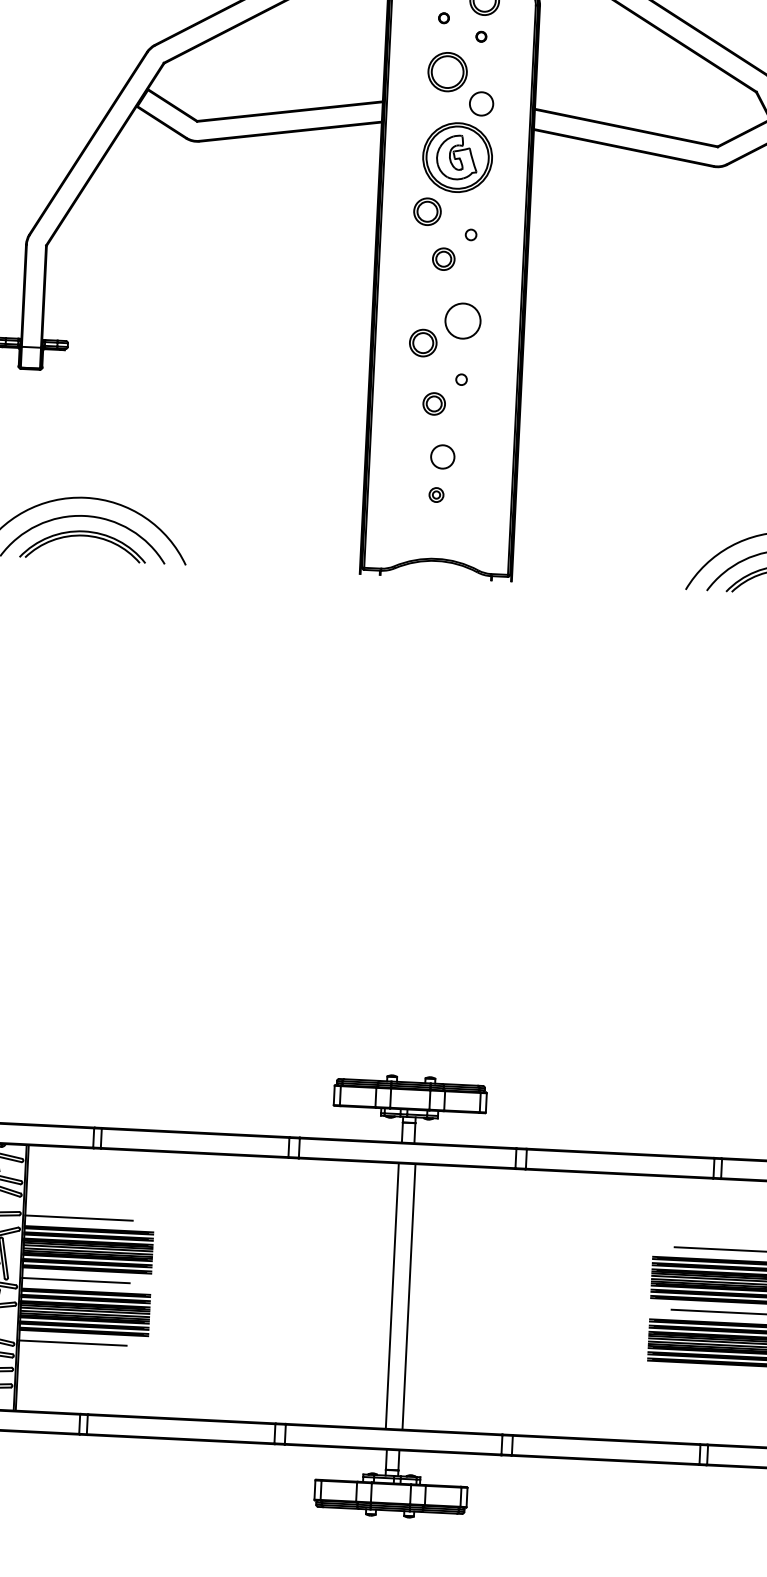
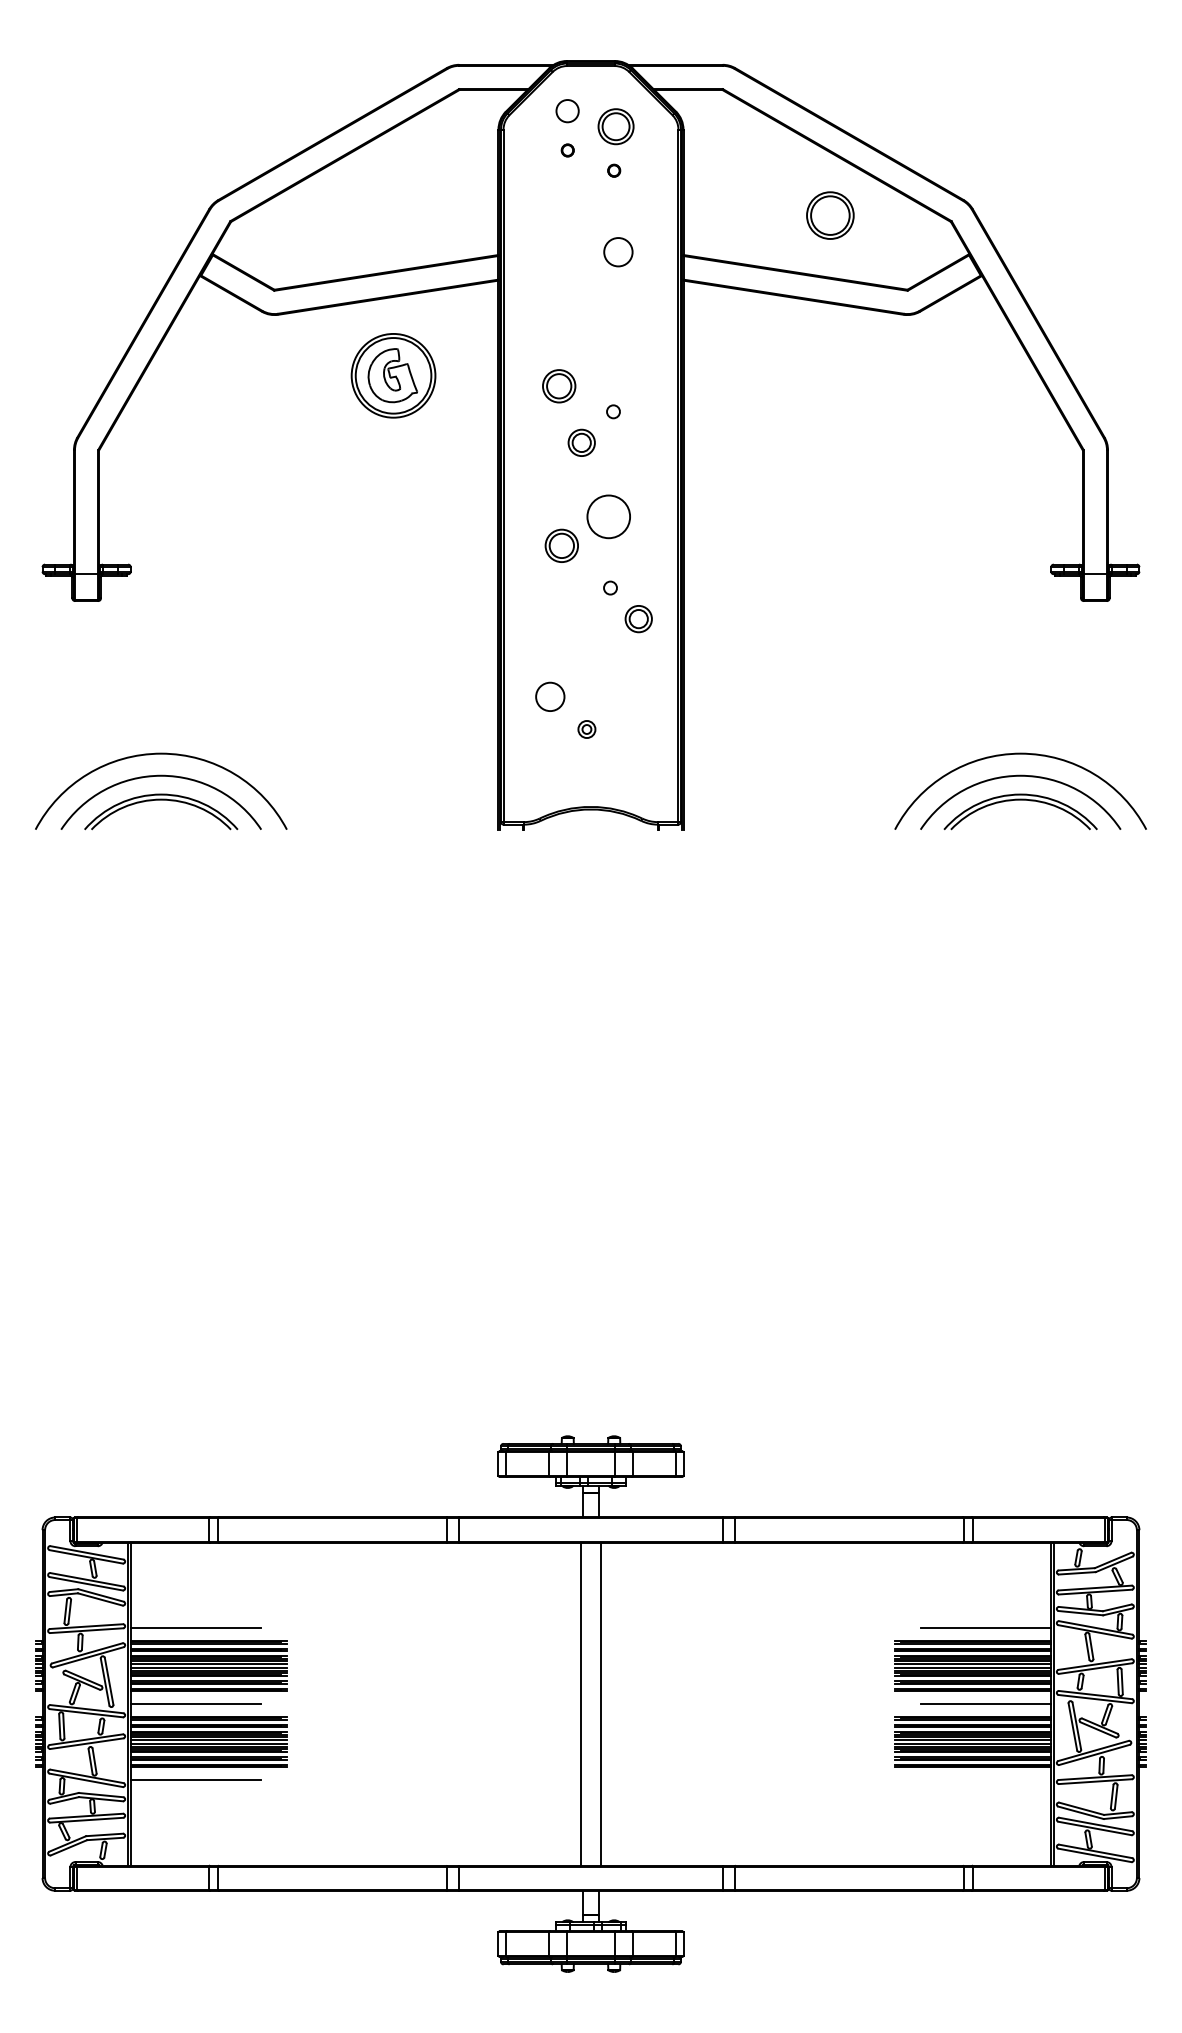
part: (447, 72) -> (830, 215), moved
part: (457, 157) -> (393, 375), moved
part: (433, 404) -> (638, 619), moved
circle: (442, 456) -> (550, 696), moved

